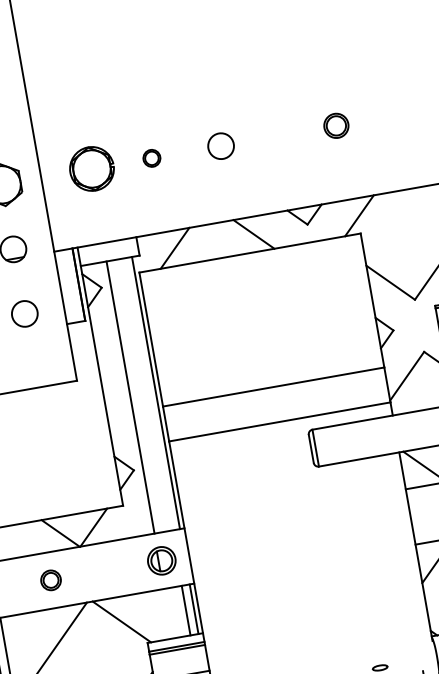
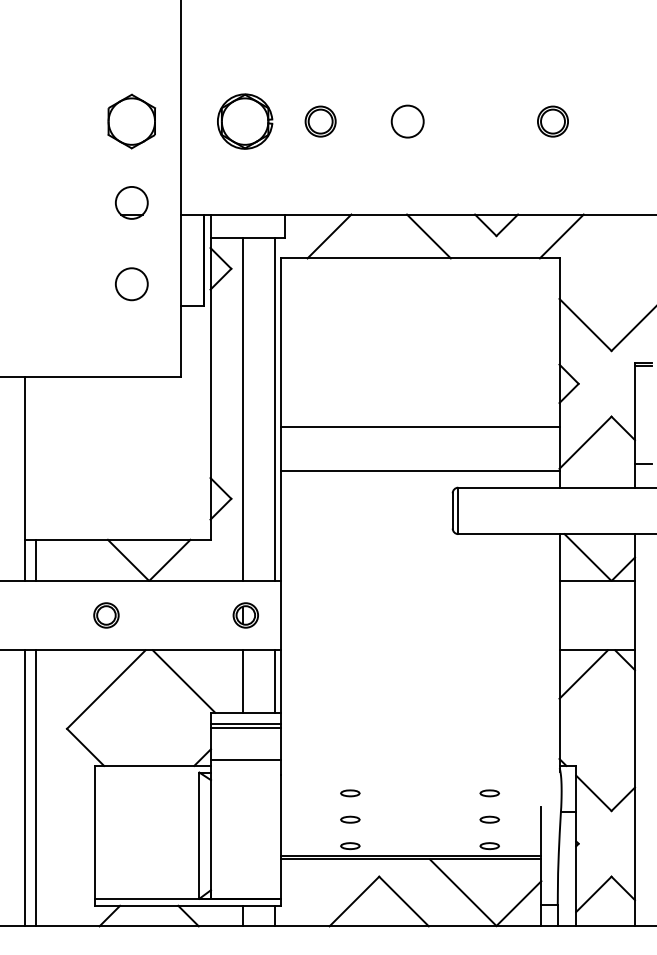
part: (151, 158) -> (320, 121), size x1.43
part: (161, 560) -> (245, 615), size x0.71
line: (185, 610) -> (242, 681), moved

